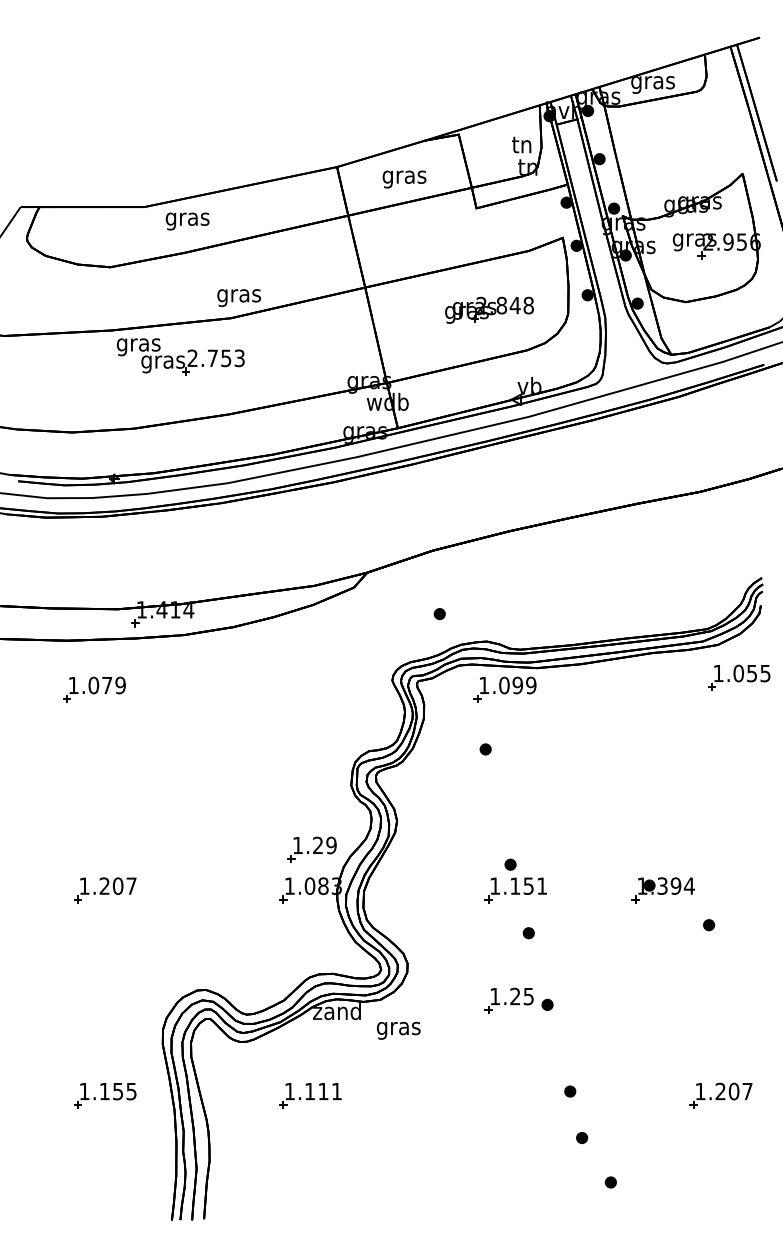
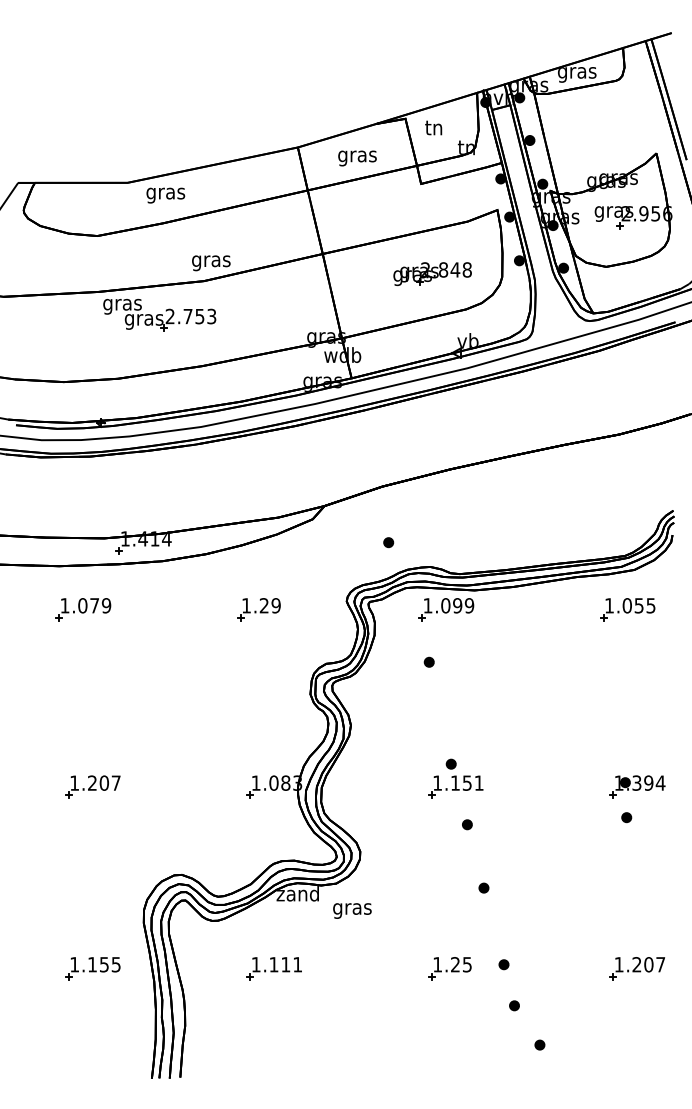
text: (521, 144) -> (433, 127), moved
part: (739, 677) -> (627, 609), moved
part: (311, 849) -> (258, 609), moved
part: (662, 890) -> (636, 786), moved
part: (508, 1000) -> (449, 968), moved

